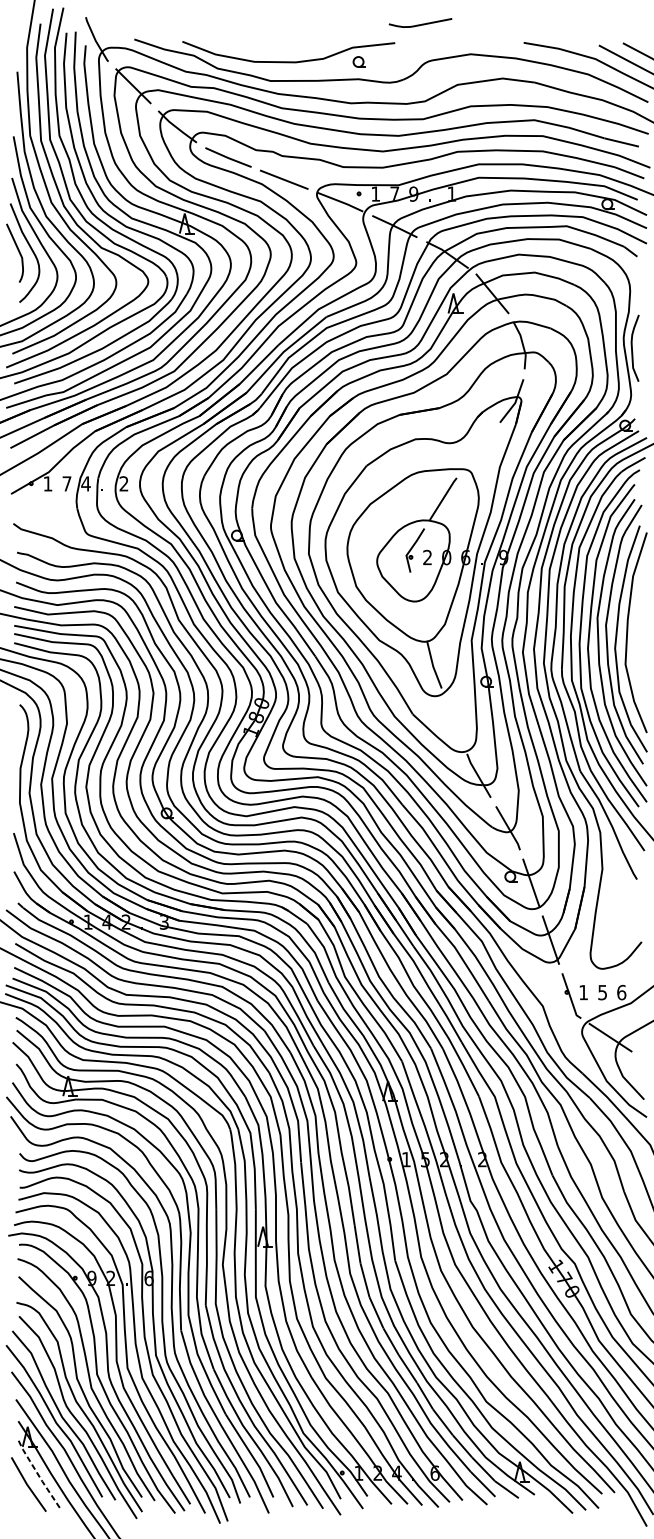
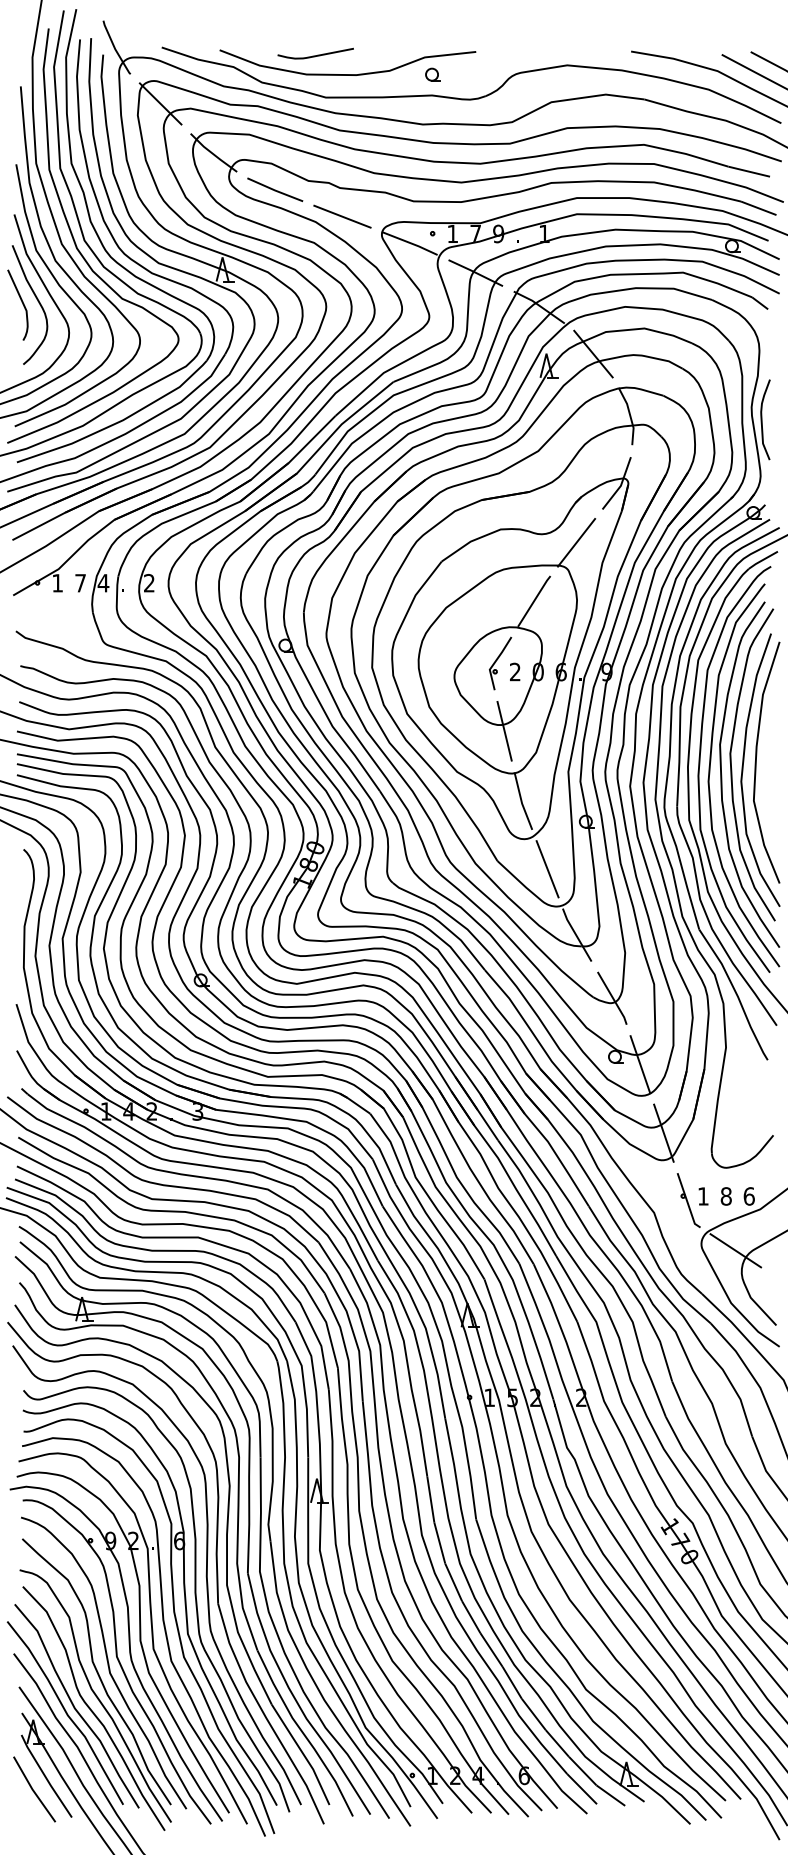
curve: (420, 24) -> (315, 55), moved
line: (478, 450) -> (576, 542), added
line: (418, 606) -> (504, 730), added
line: (454, 721) -> (547, 869), added
text: (602, 992) -> (725, 1196), 5 -> 8
line: (37, 1473) -> (45, 1776), dashed -> solid

